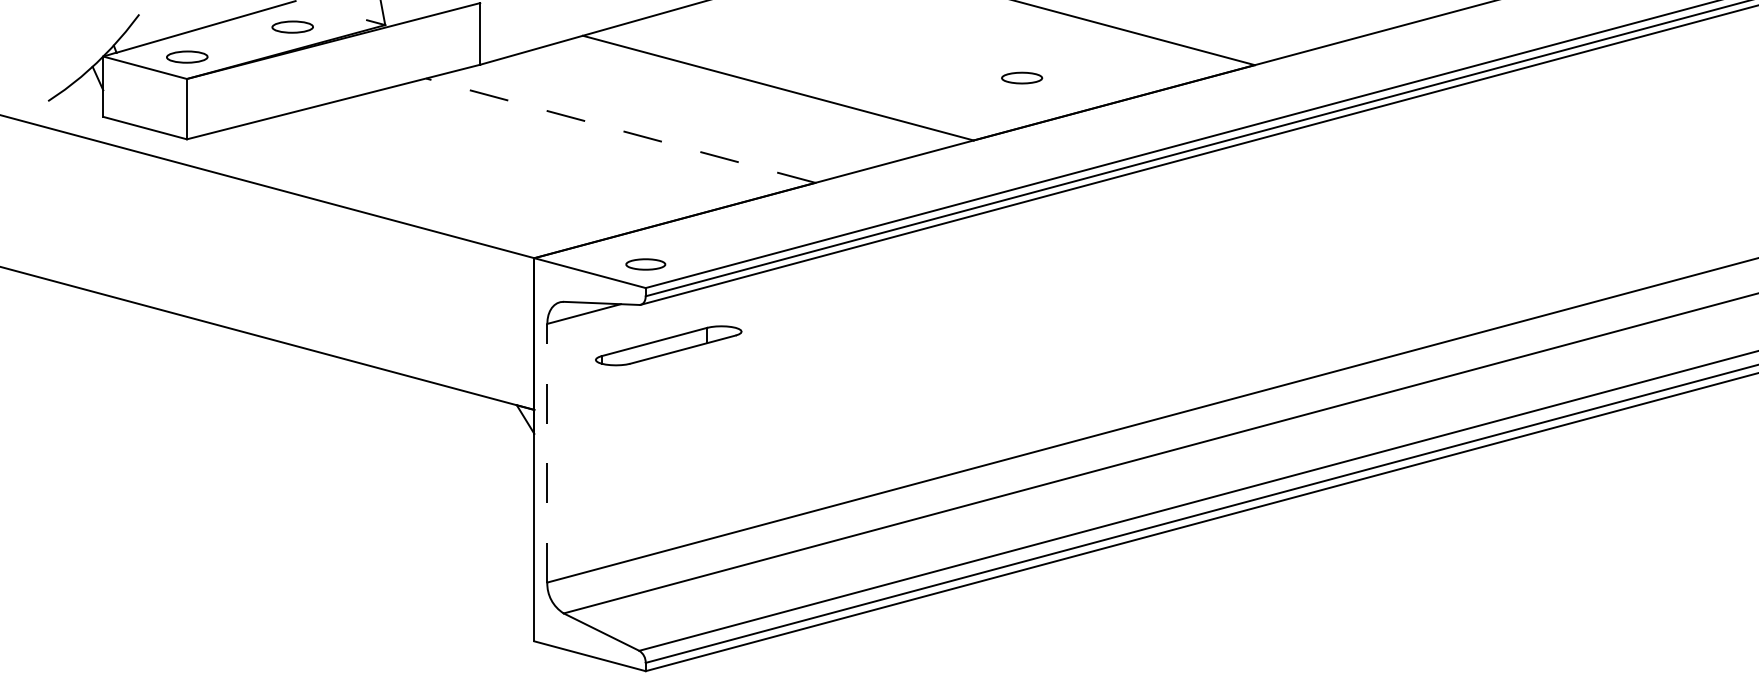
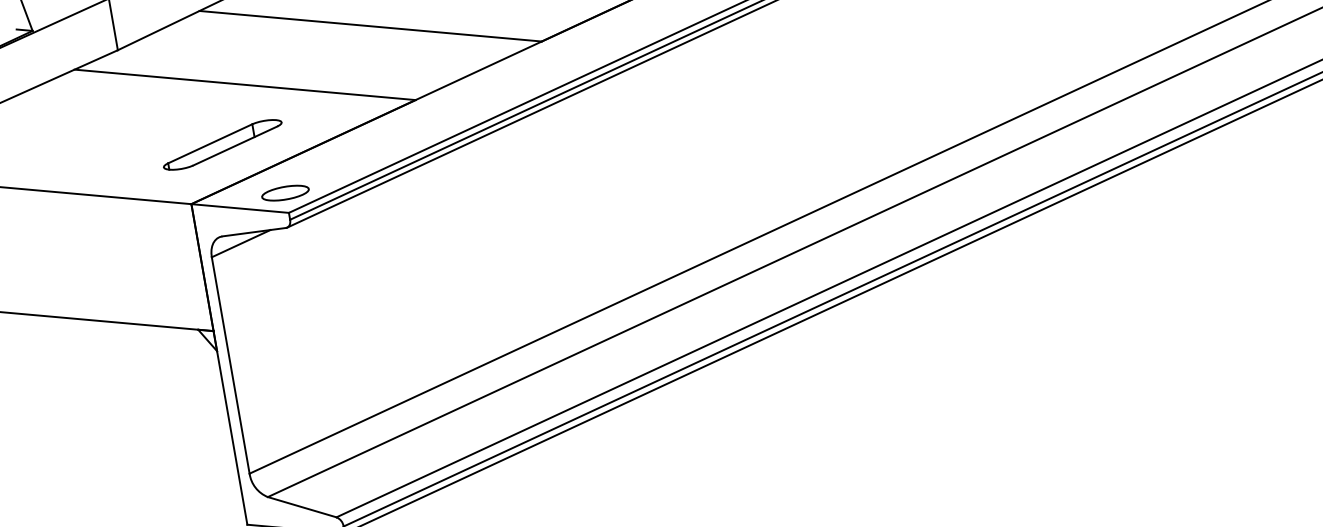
line: (620, 130) -> (244, 84), dashed -> solid
part: (645, 264) -> (285, 193), size x1.43
part: (668, 345) -> (222, 144), moved
line: (547, 452) -> (230, 364), dashed -> solid

